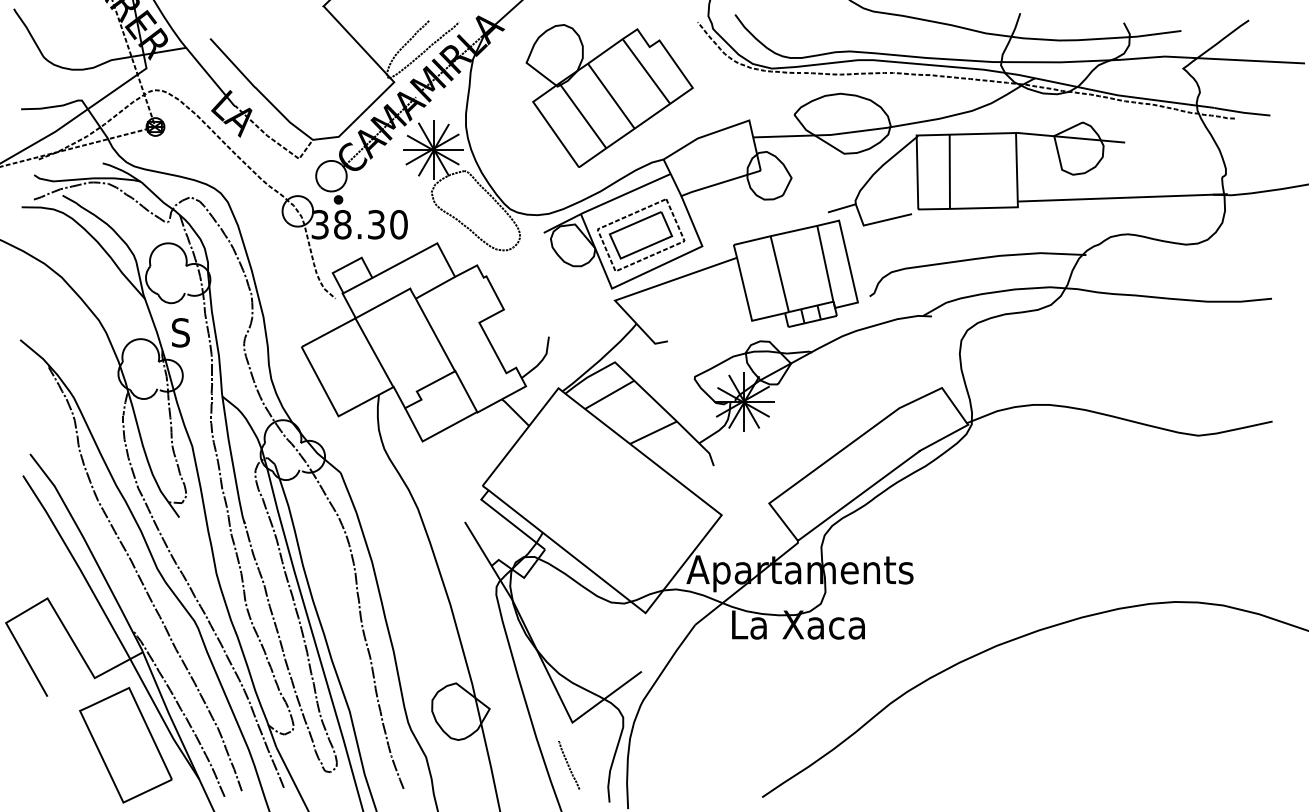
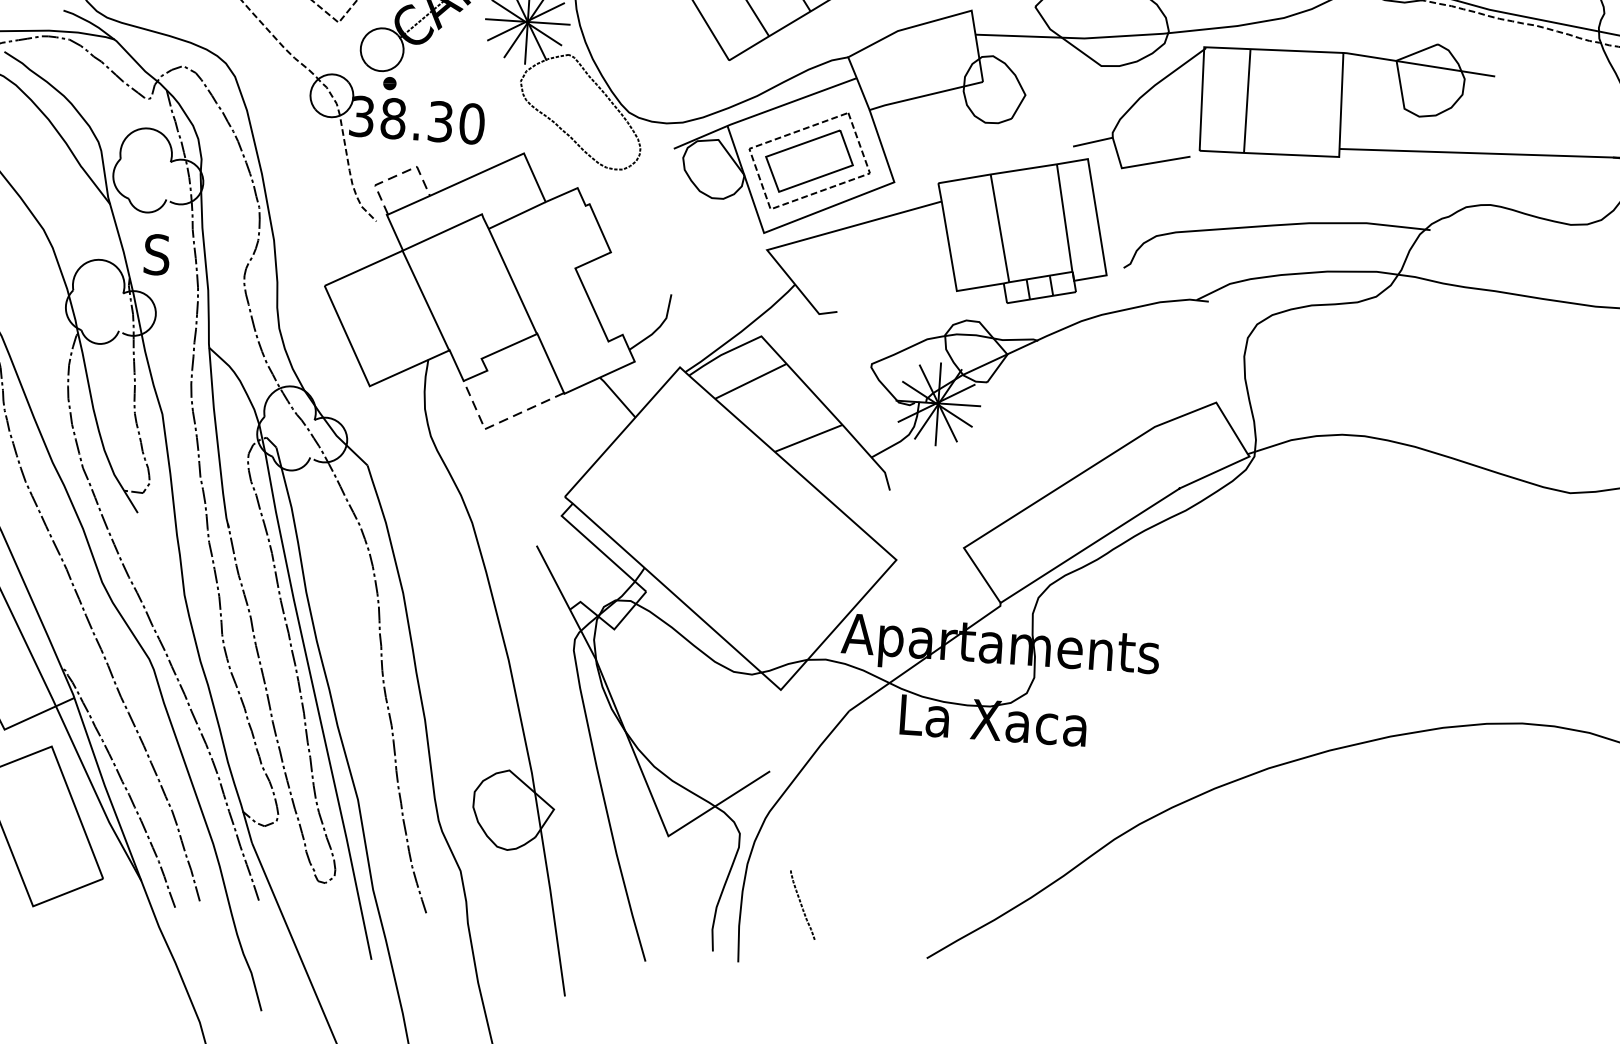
line: (347, 265) -> (396, 176), solid -> dashed
line: (433, 435) -> (500, 421), solid -> dashed
curve: (569, 765) -> (802, 905), moved

